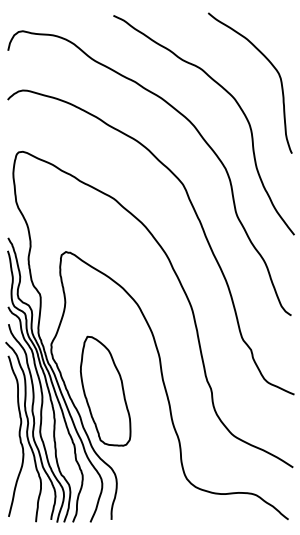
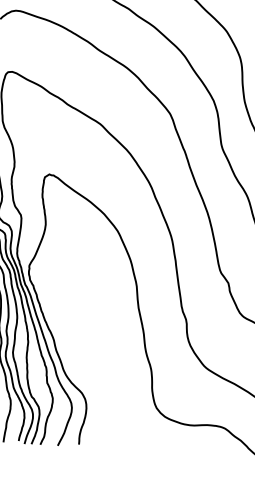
part: (105, 390) -> (80, 315), removed

